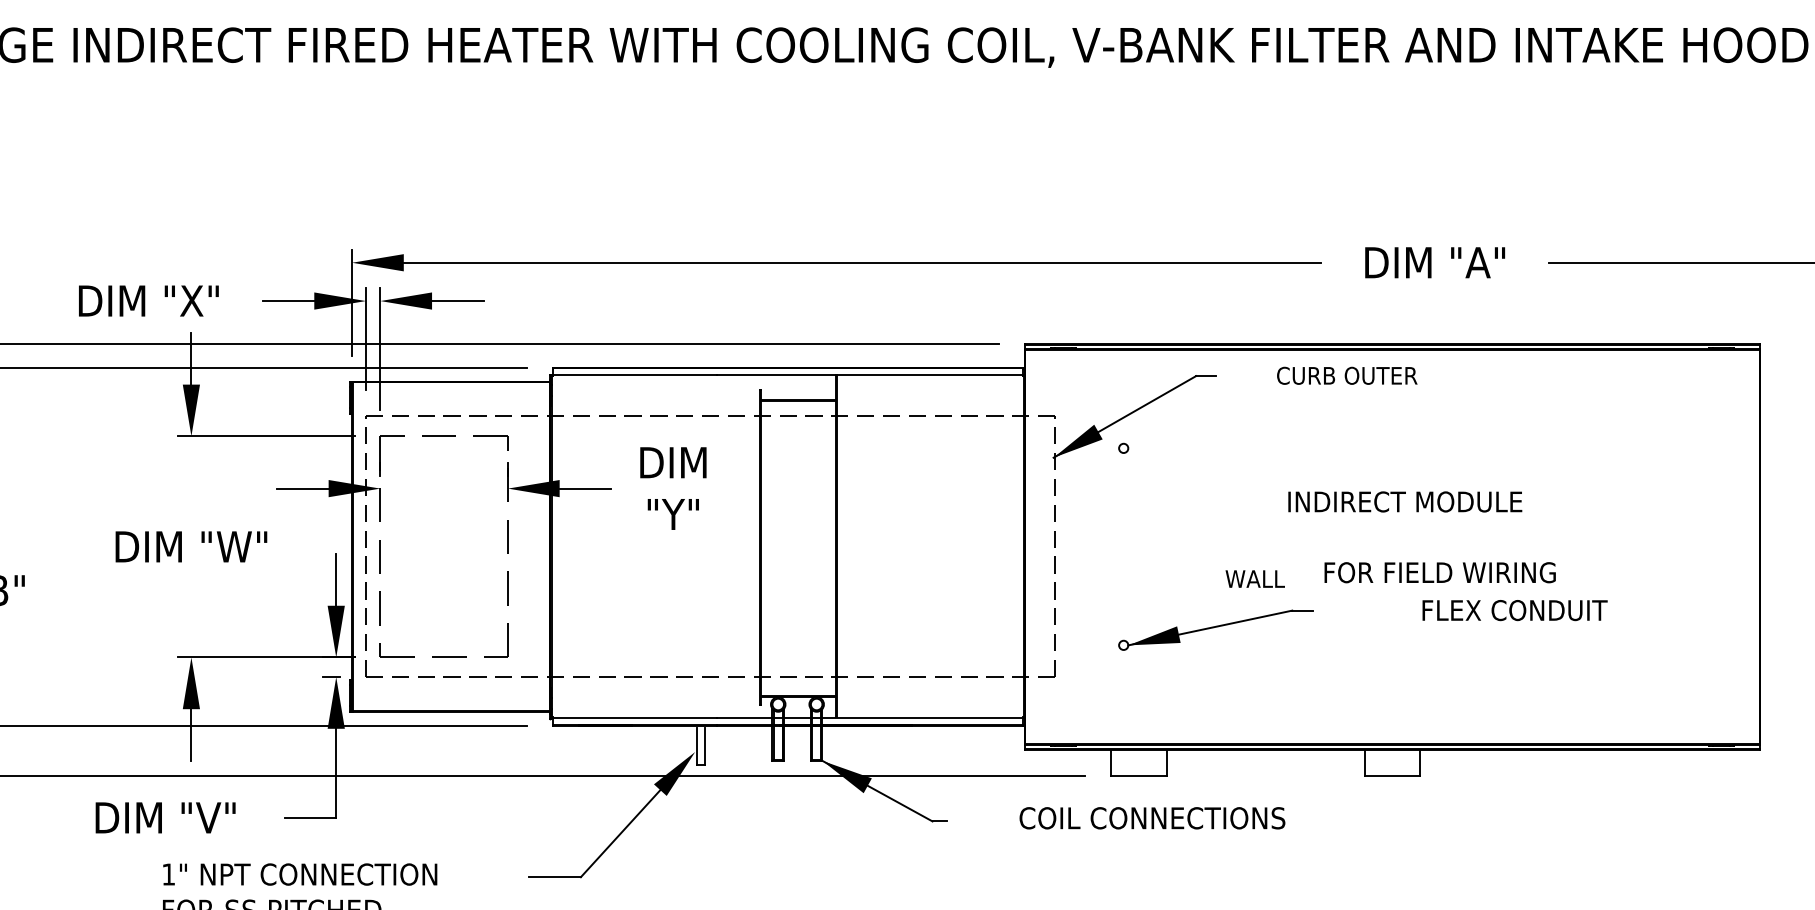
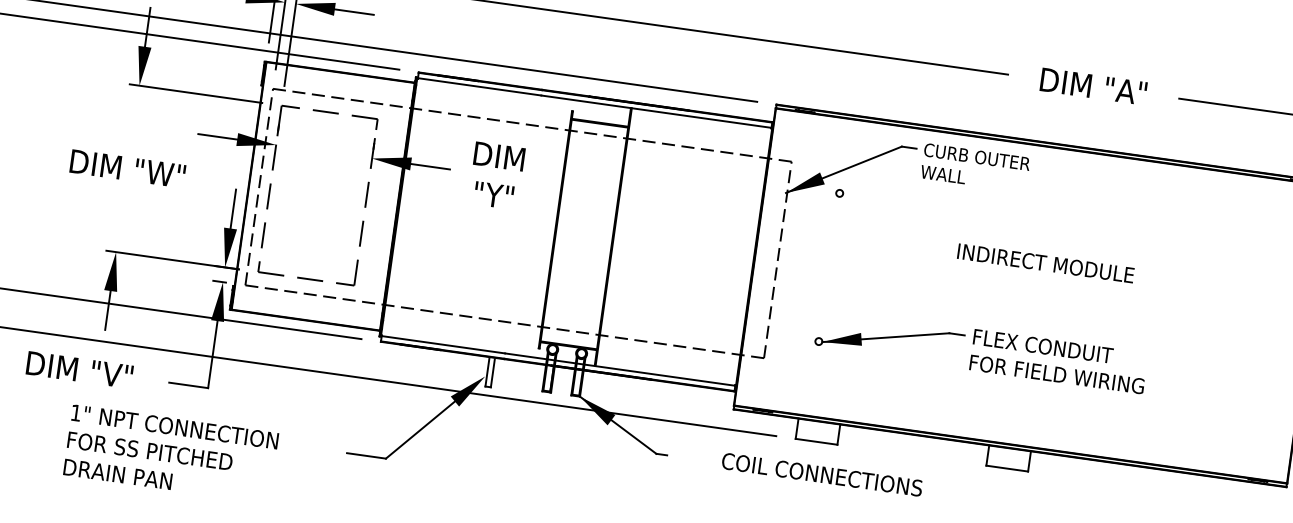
text: (1347, 375) -> (977, 156), moved
text: (1439, 572) -> (1056, 374), moved
text: (1254, 578) -> (942, 174), moved
text: (1514, 610) -> (1042, 346), moved

